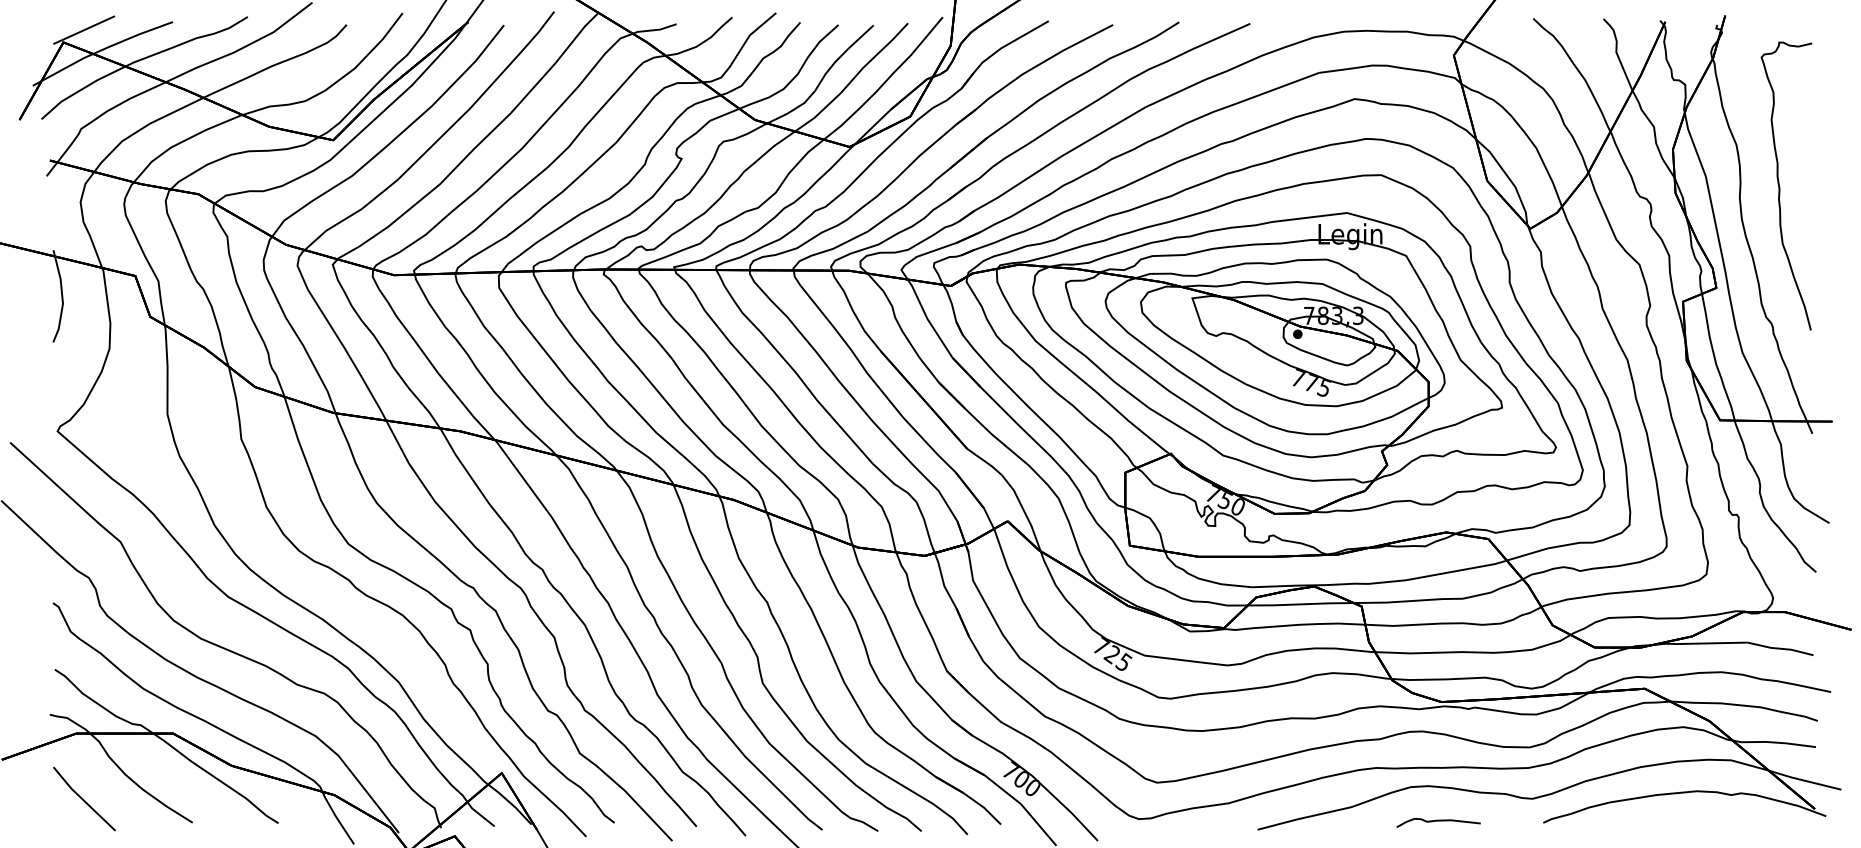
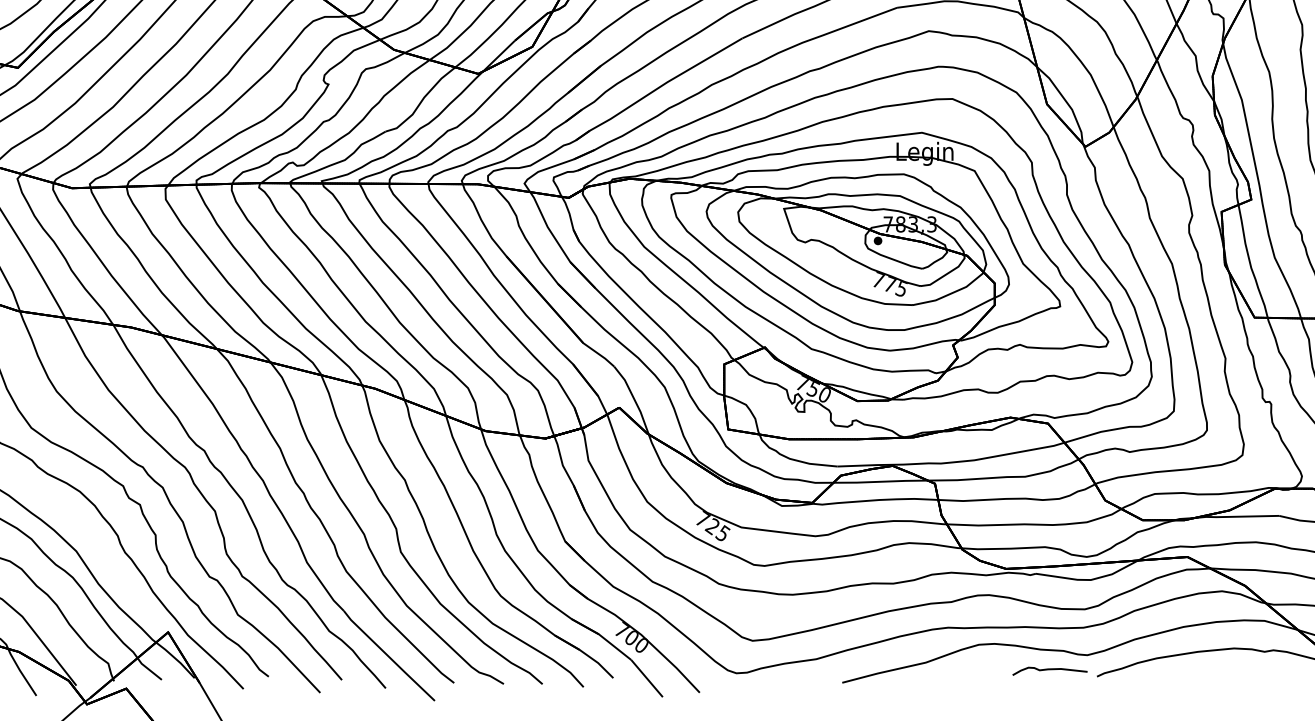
curve: (1438, 821) -> (1049, 670), moved

